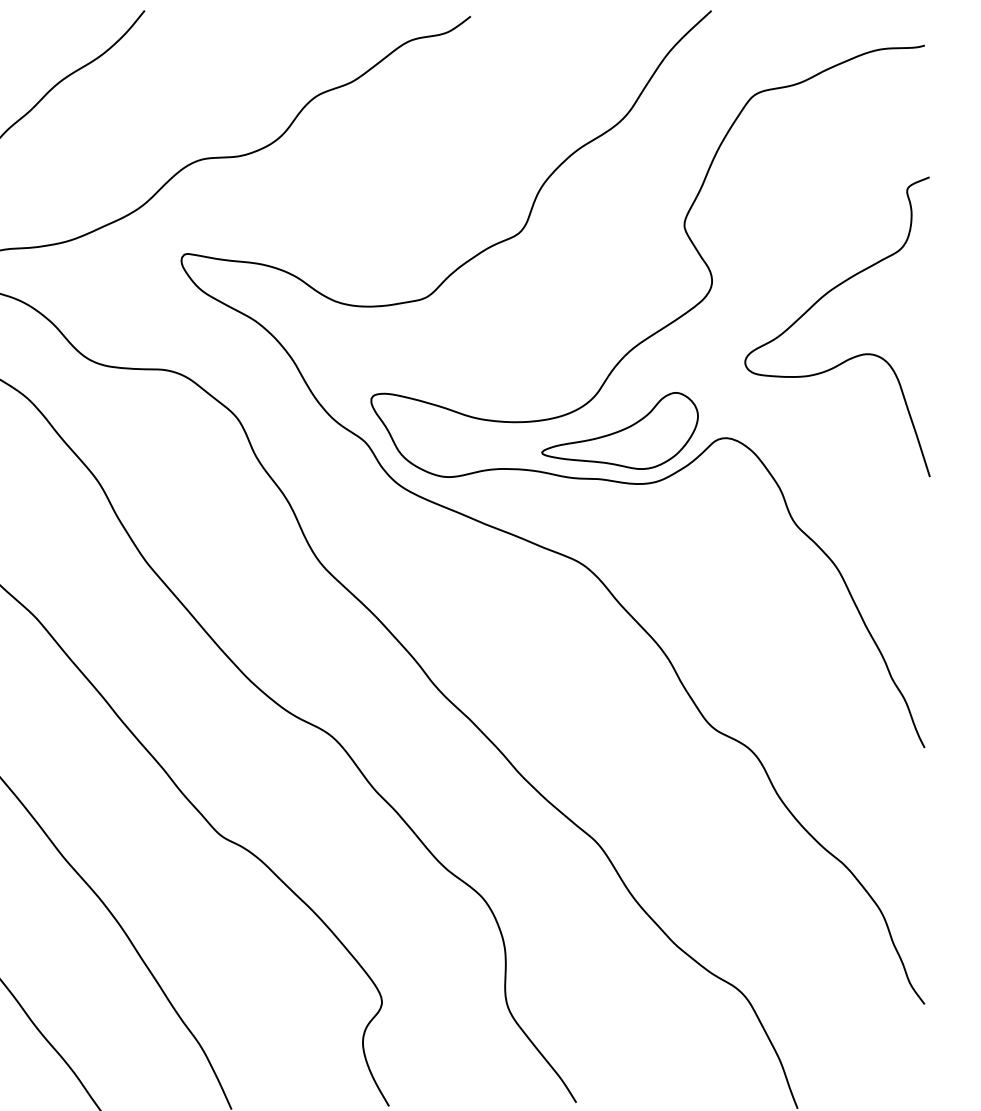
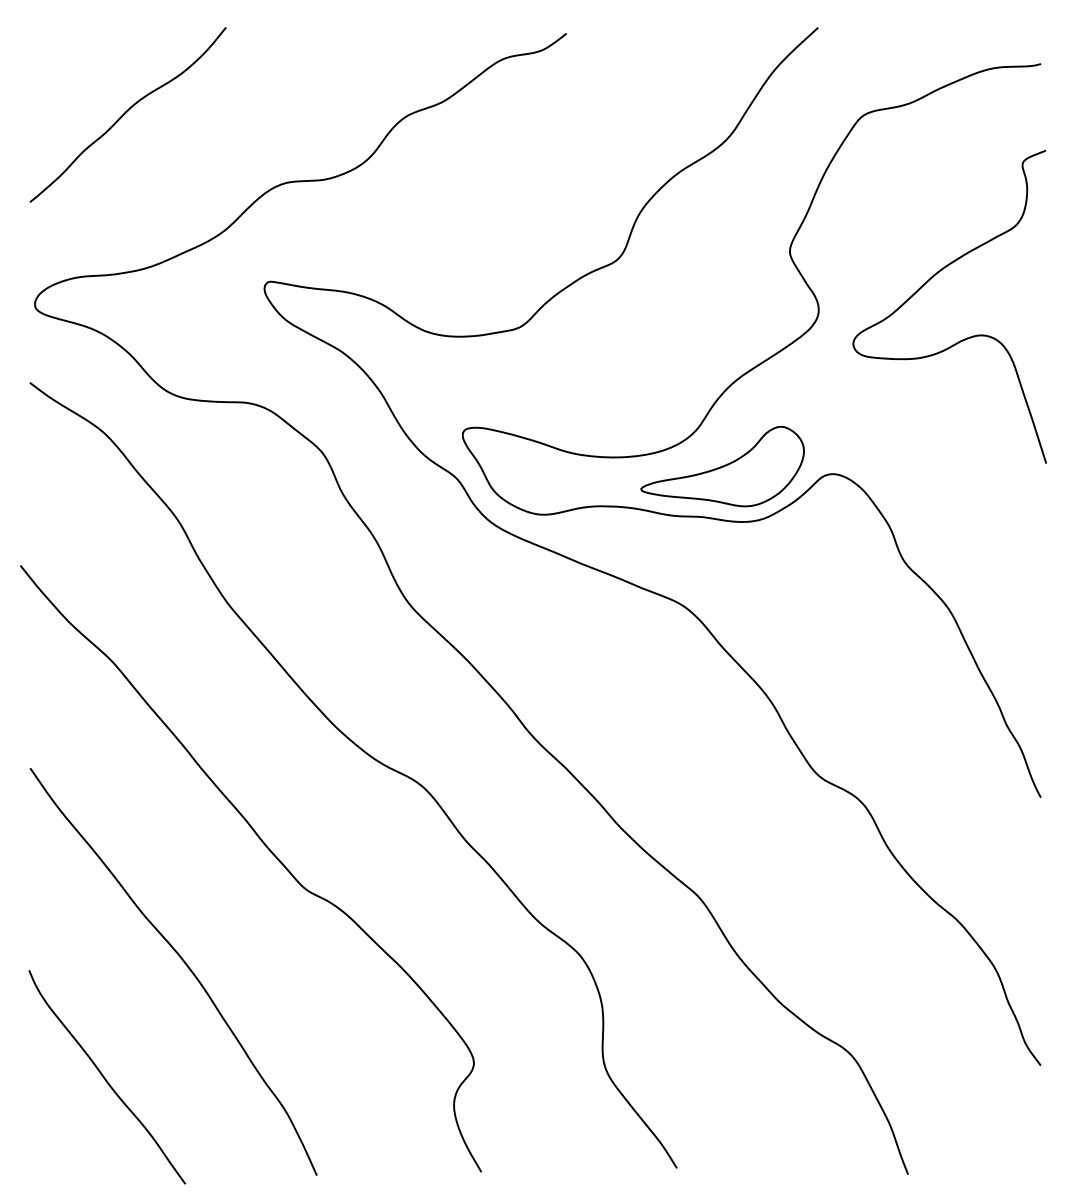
curve: (819, 301) -> (930, 280), moved

